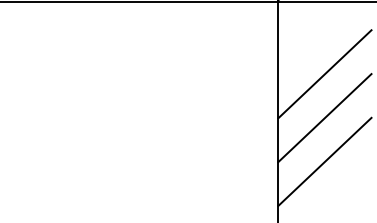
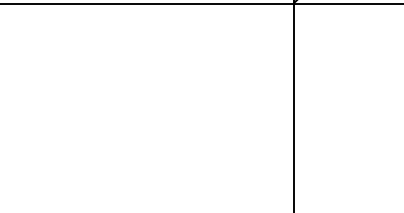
line: (324, 74) -> (338, 73), removed
line: (324, 117) -> (338, 114), removed
line: (324, 161) -> (338, 156), removed

